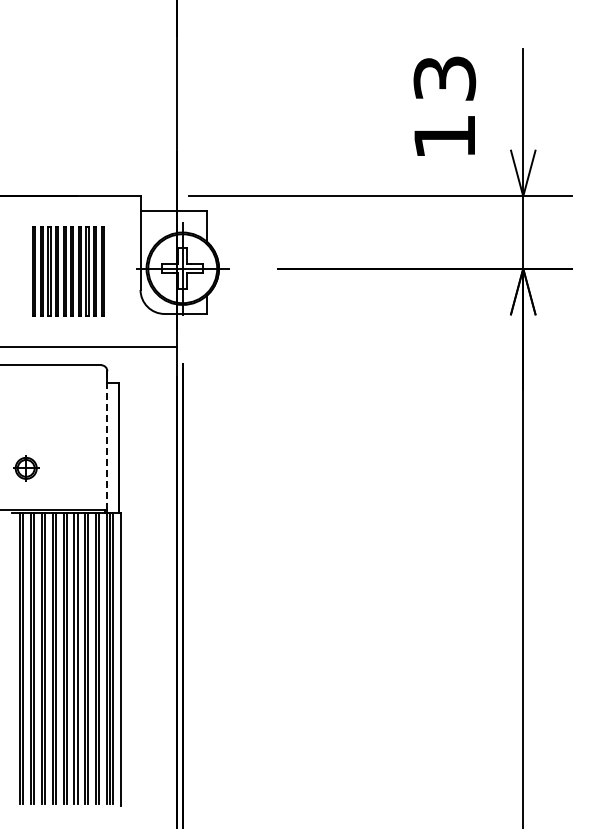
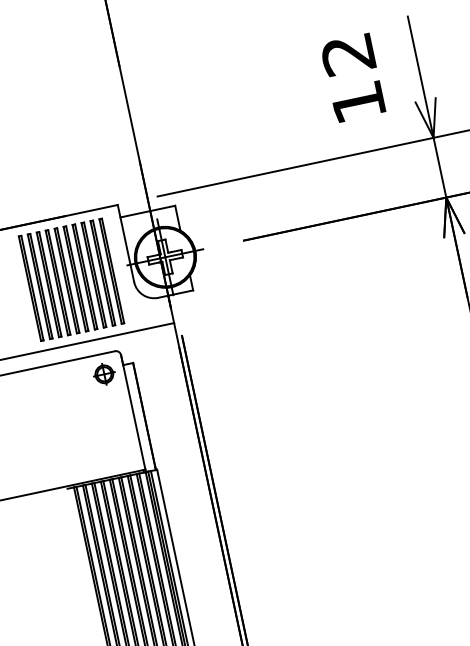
text: (444, 78) -> (347, 54), 13 -> 12
part: (68, 271) -> (71, 279), size x1.43
line: (107, 440) -> (133, 412), dashed -> solid
part: (26, 468) -> (104, 374), moved

